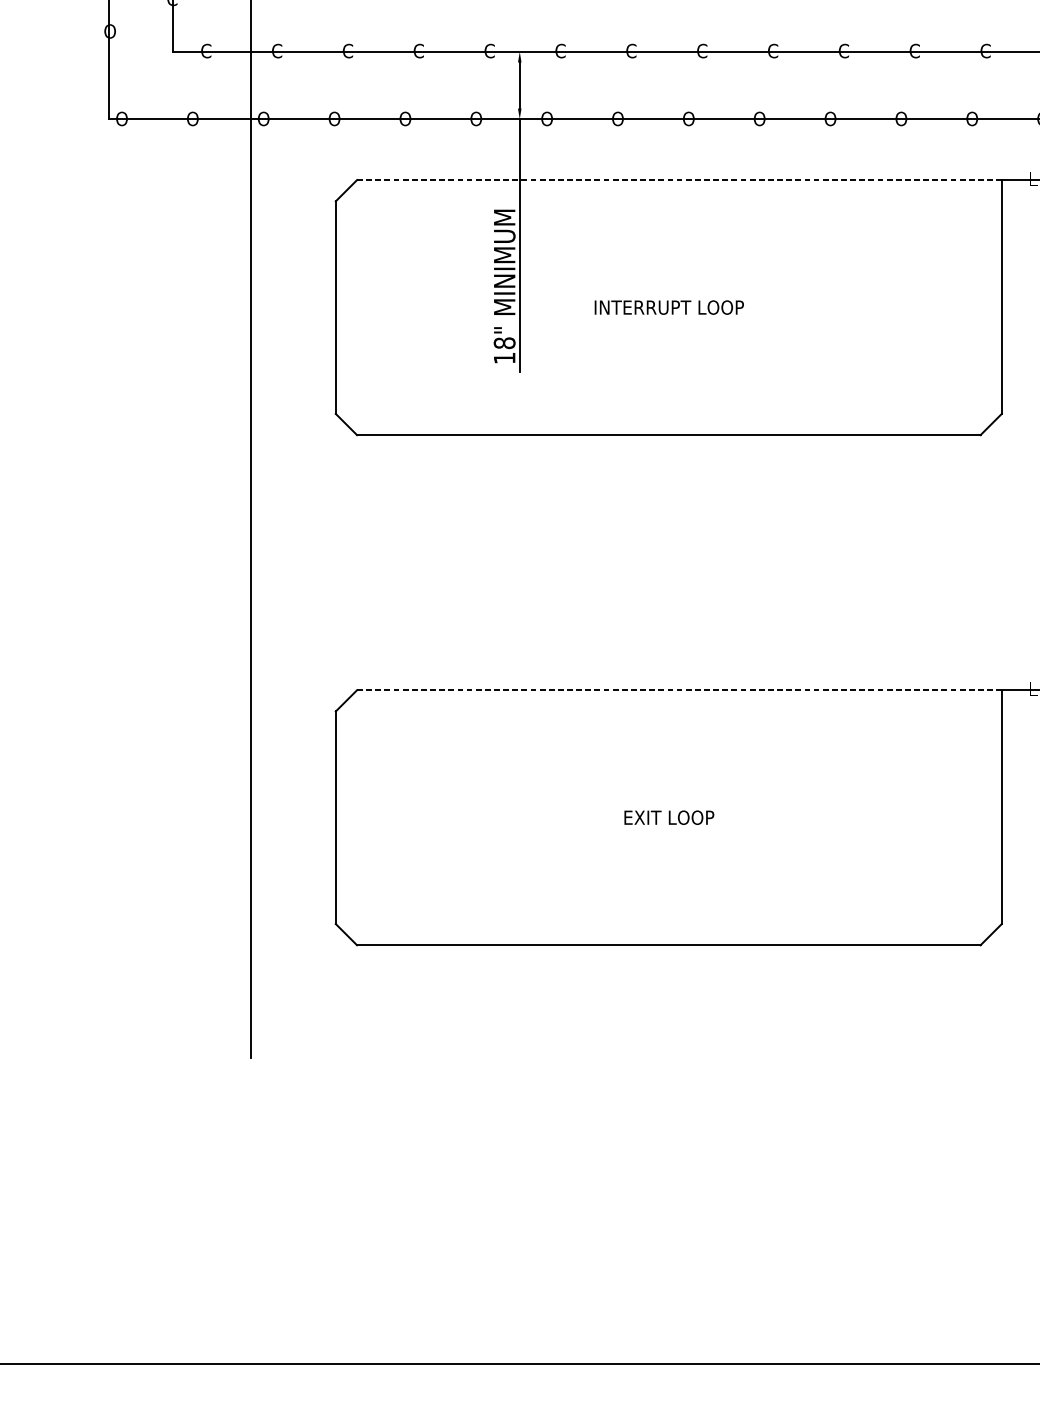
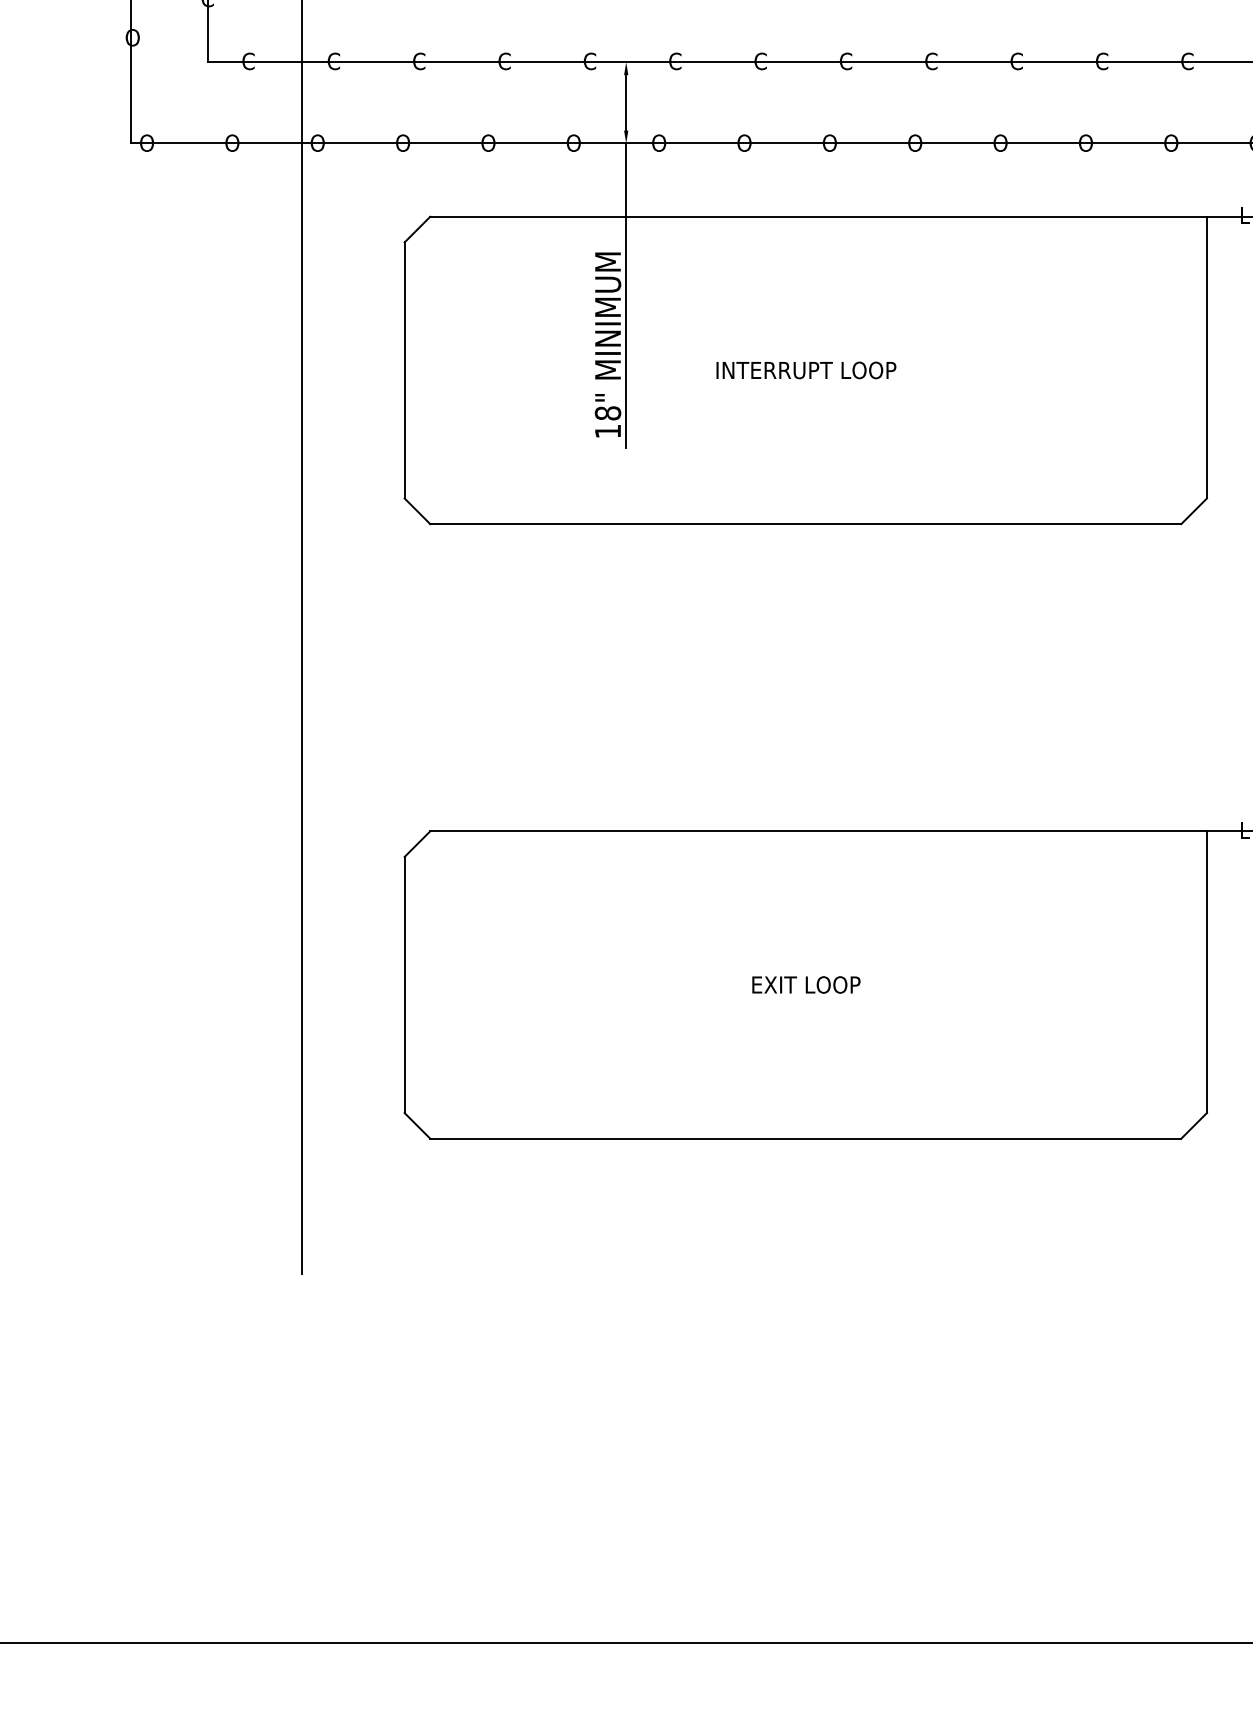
line: (680, 179) -> (819, 216), dashed -> solid
line: (680, 690) -> (819, 831), dashed -> solid

